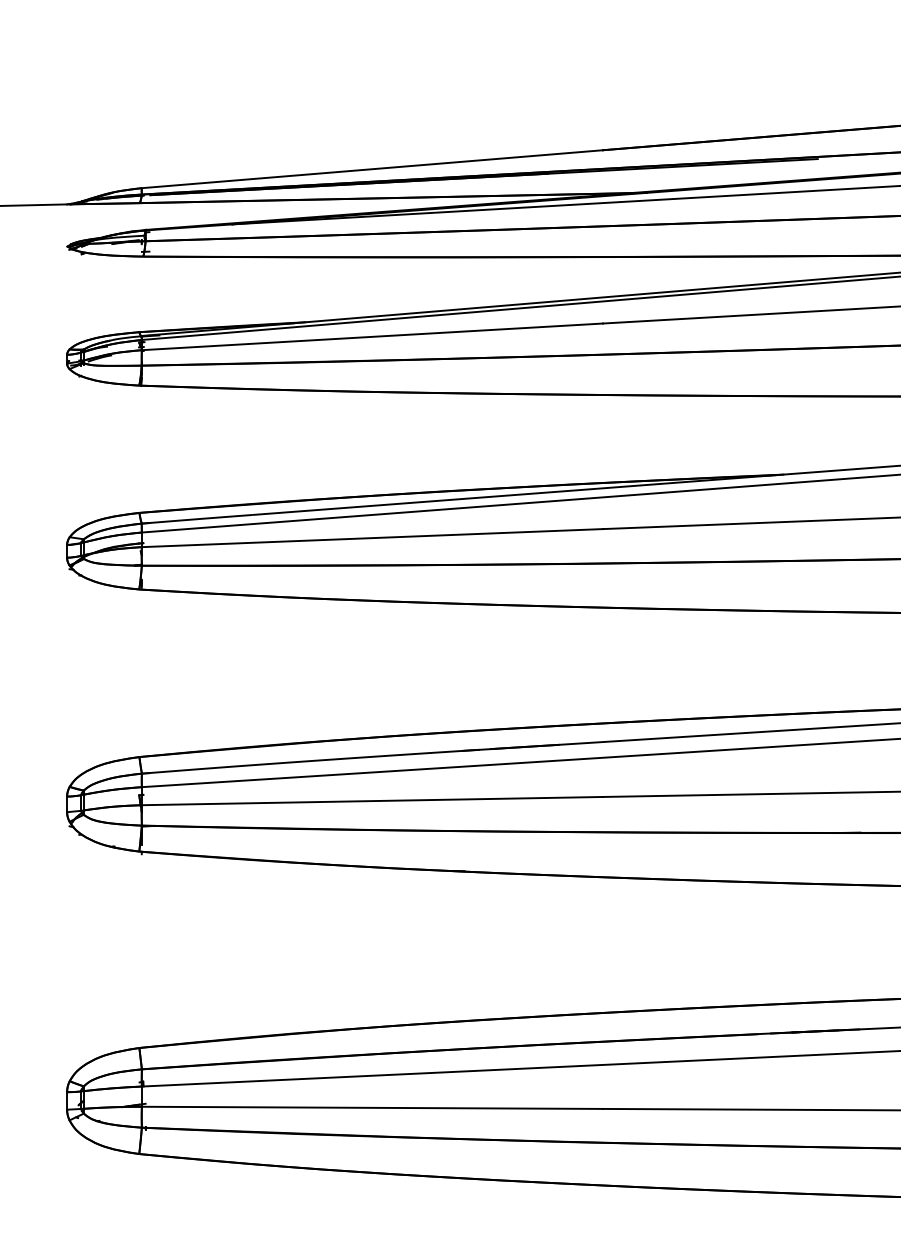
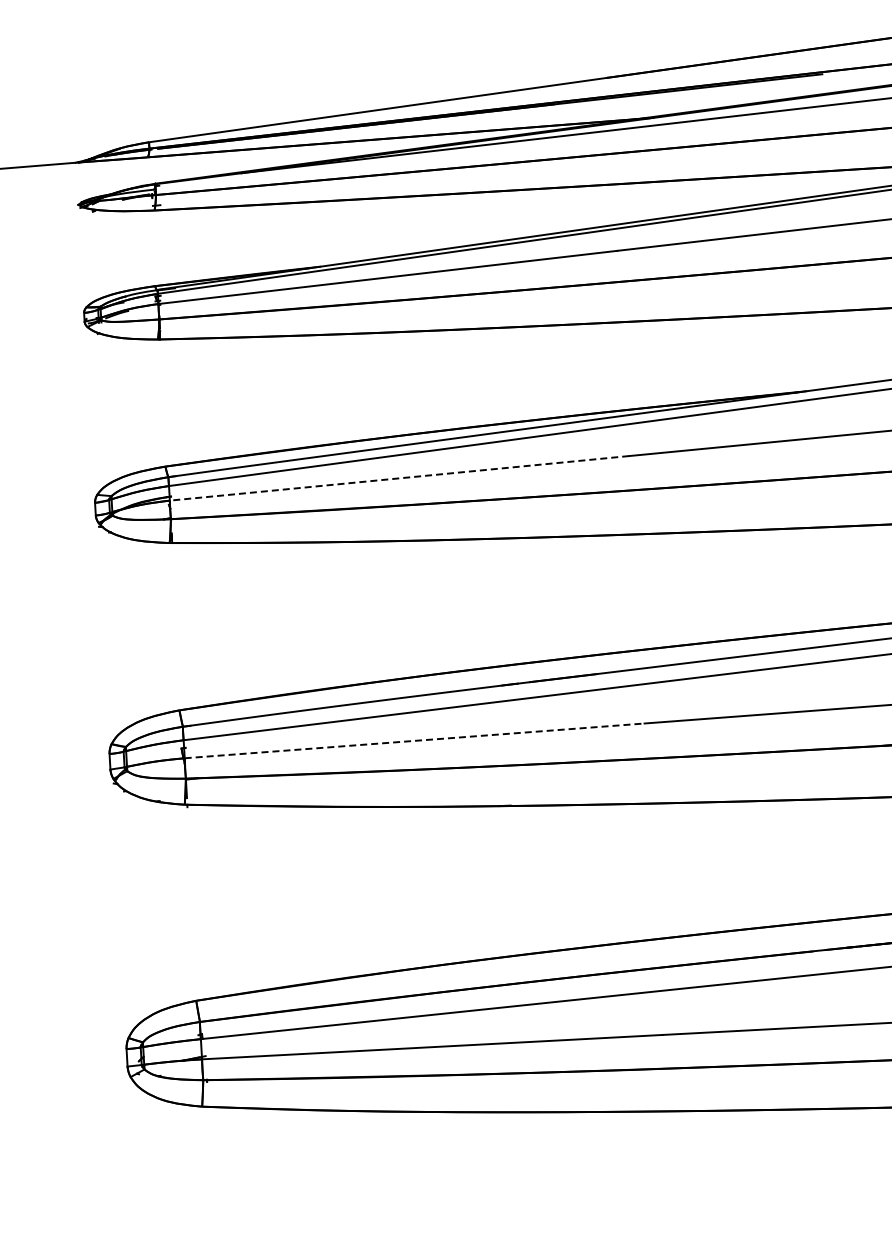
line: (372, 538) -> (399, 478), solid -> dashed
line: (372, 801) -> (414, 741), solid -> dashed

